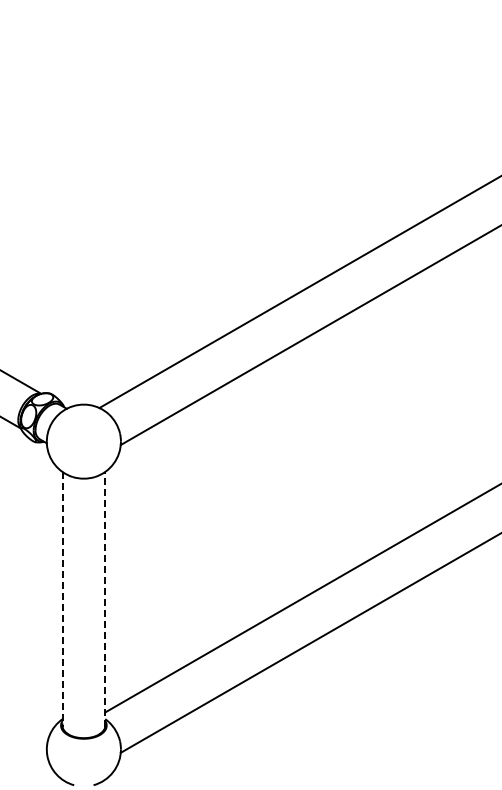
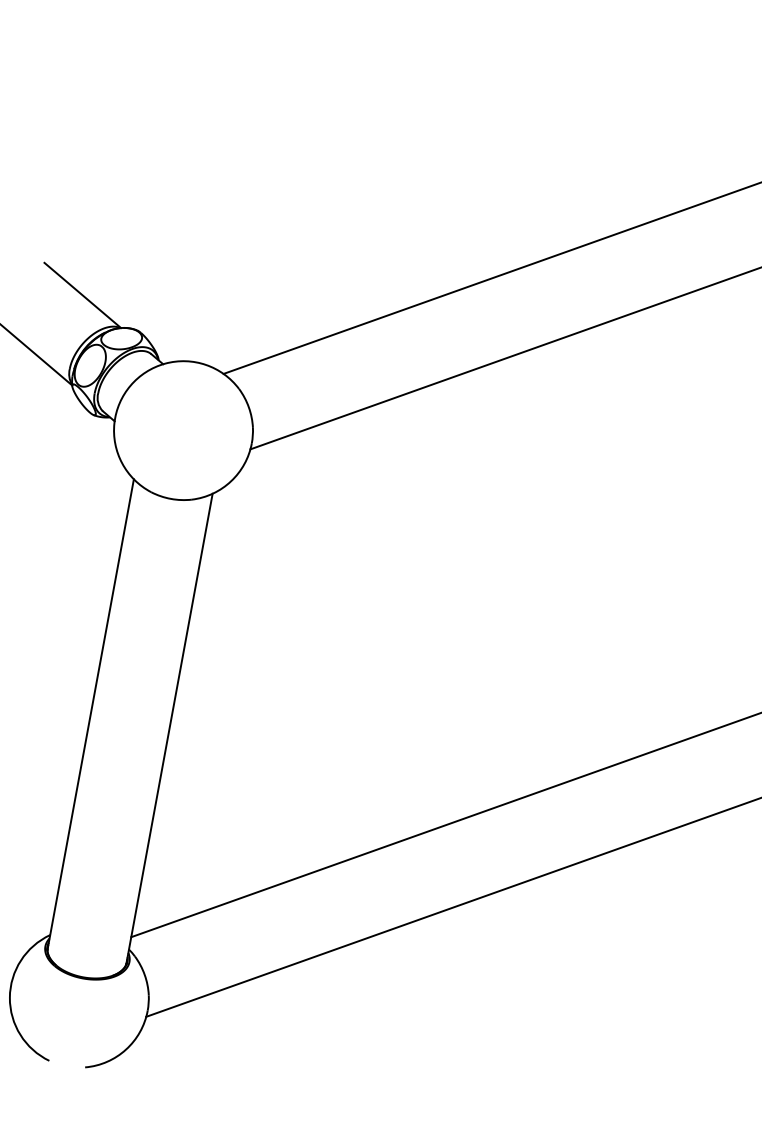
line: (62, 599) -> (90, 714), dashed -> solid
line: (105, 599) -> (169, 728), dashed -> solid

